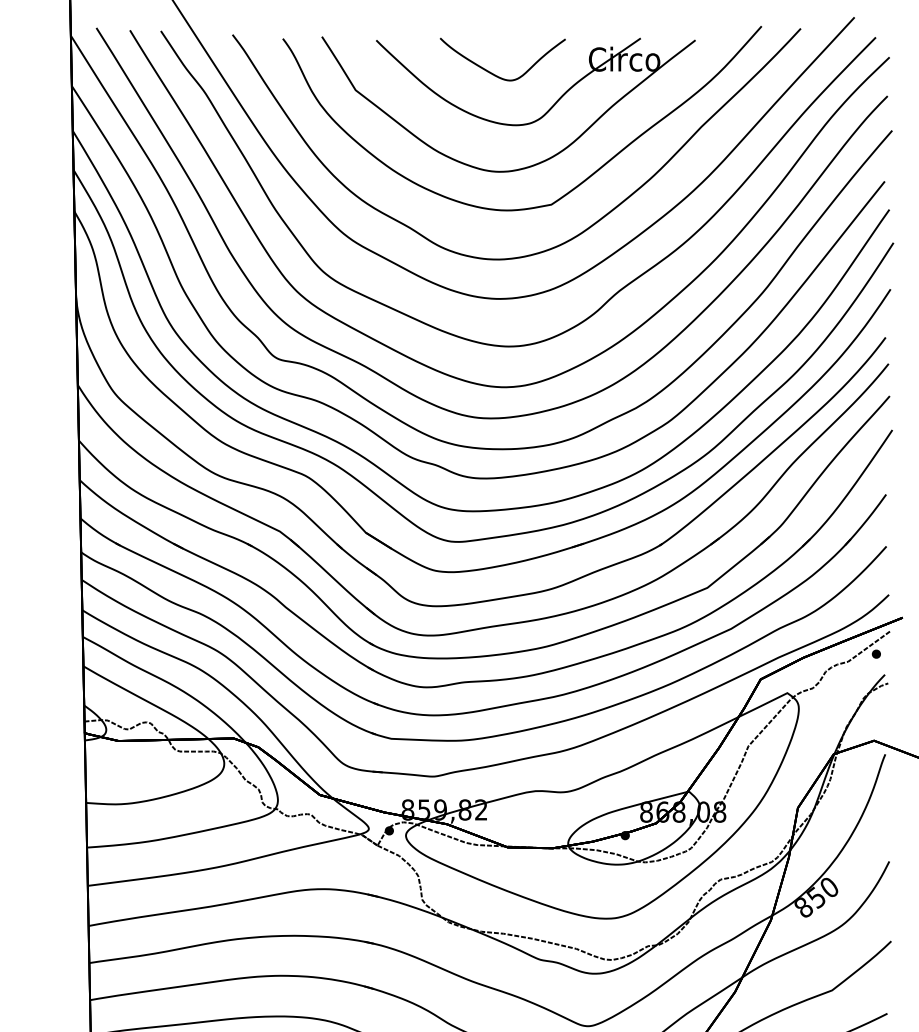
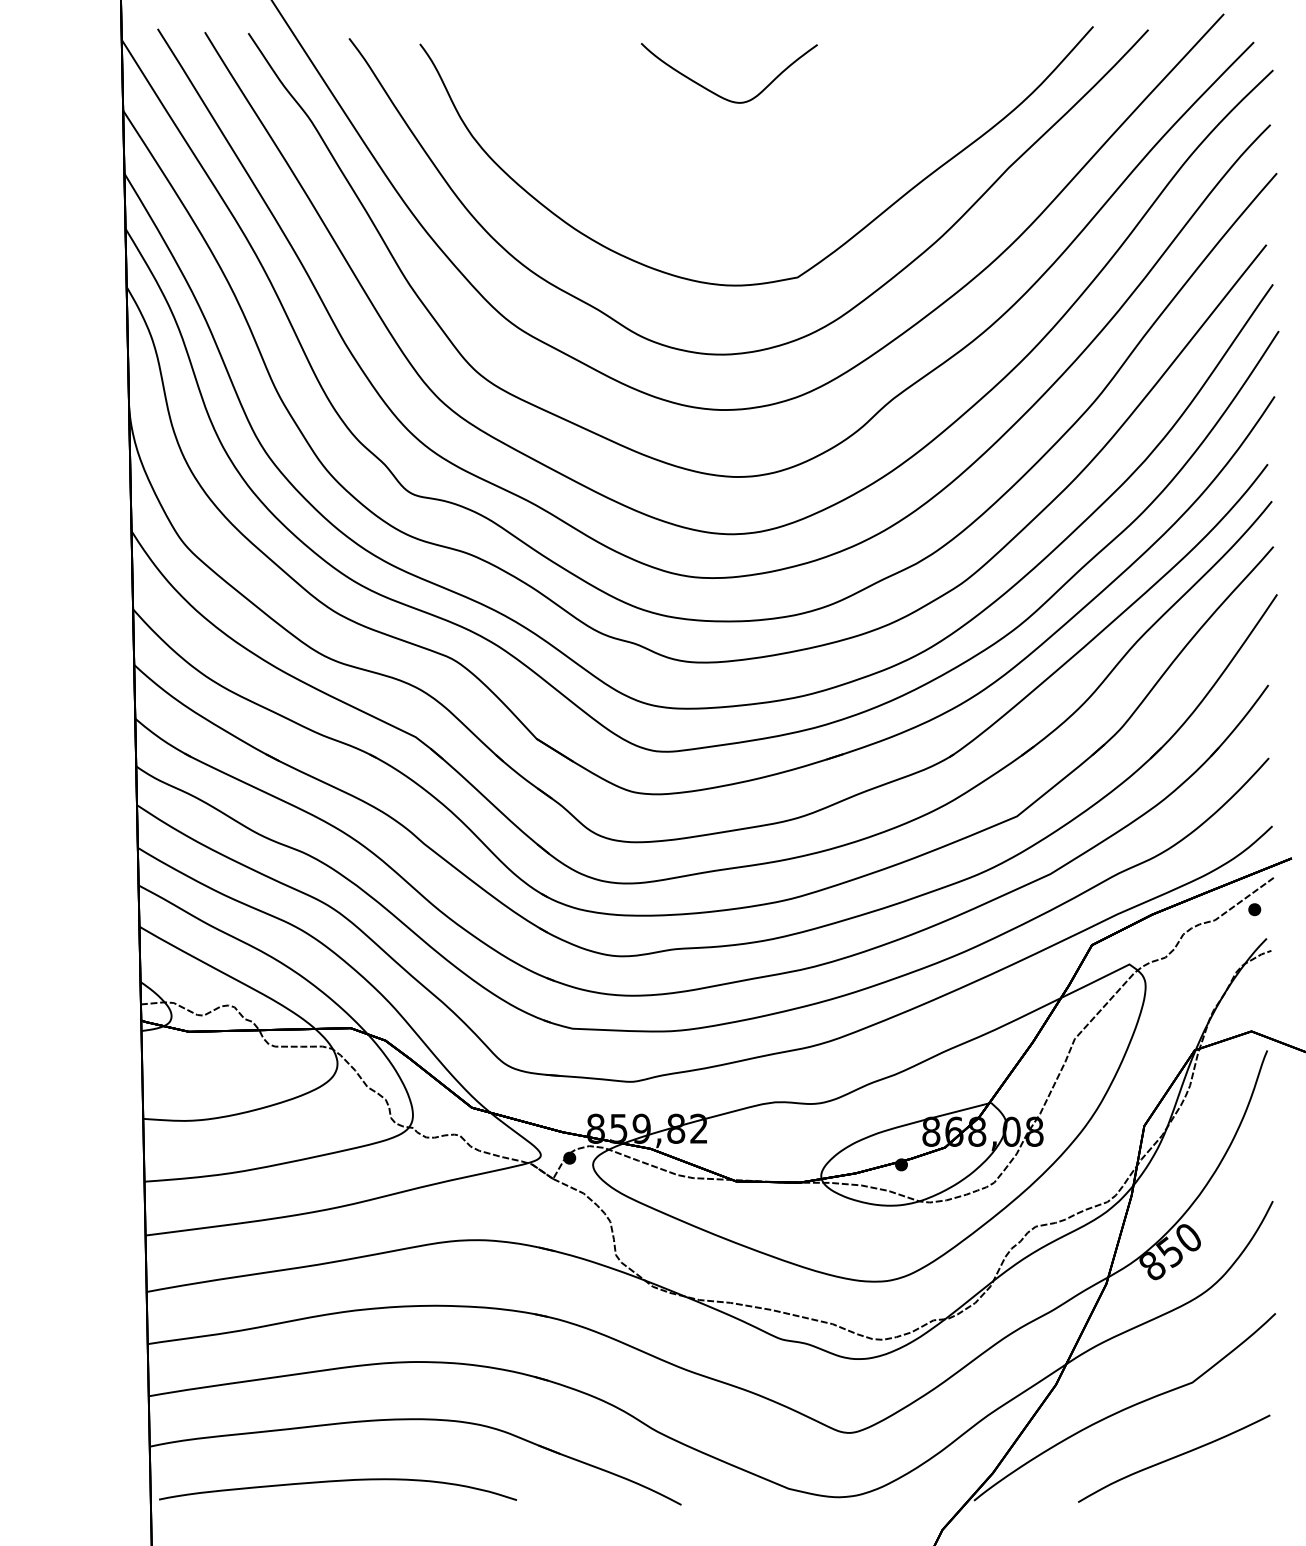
part: (505, 123) -> (733, 163), removed

